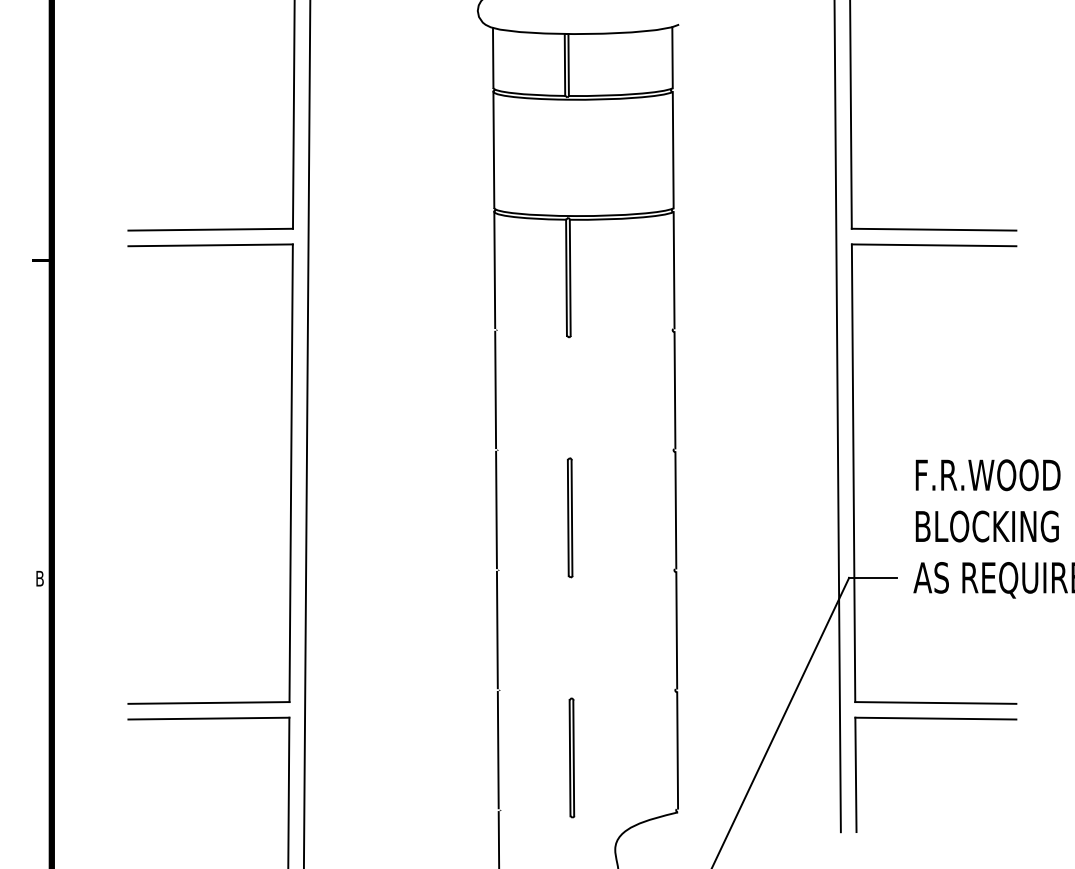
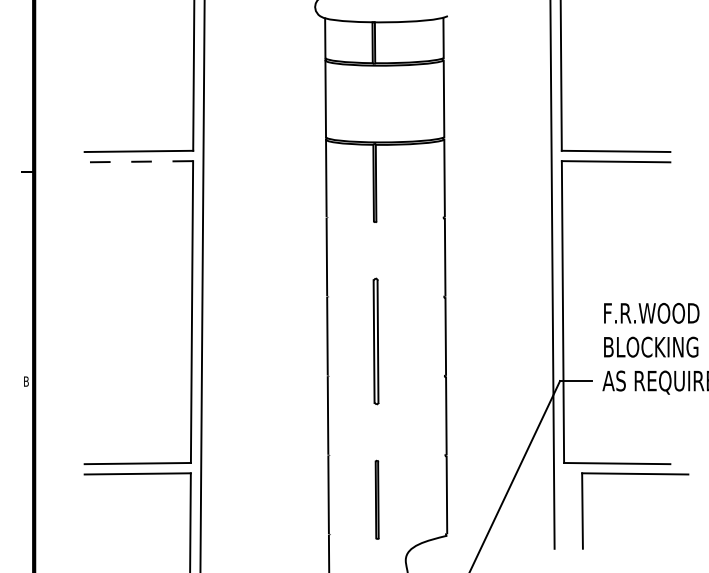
line: (210, 244) -> (138, 161), solid -> dashed
part: (569, 517) -> (375, 341), size x1.6
part: (936, 719) -> (635, 474), moved

